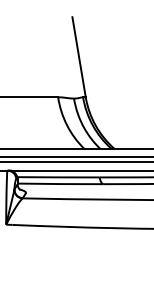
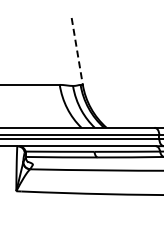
line: (79, 57) -> (77, 51), solid -> dashed

